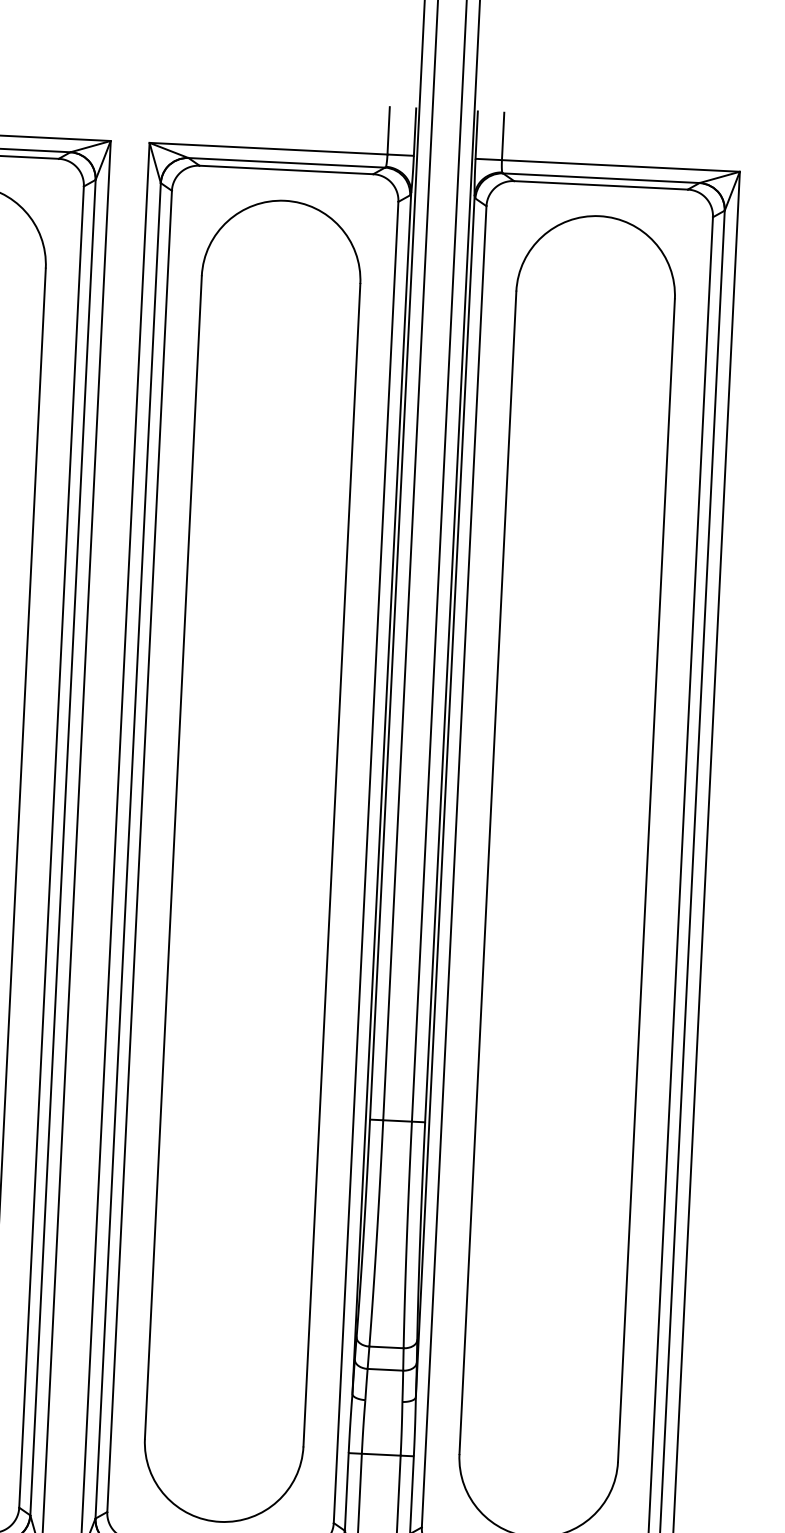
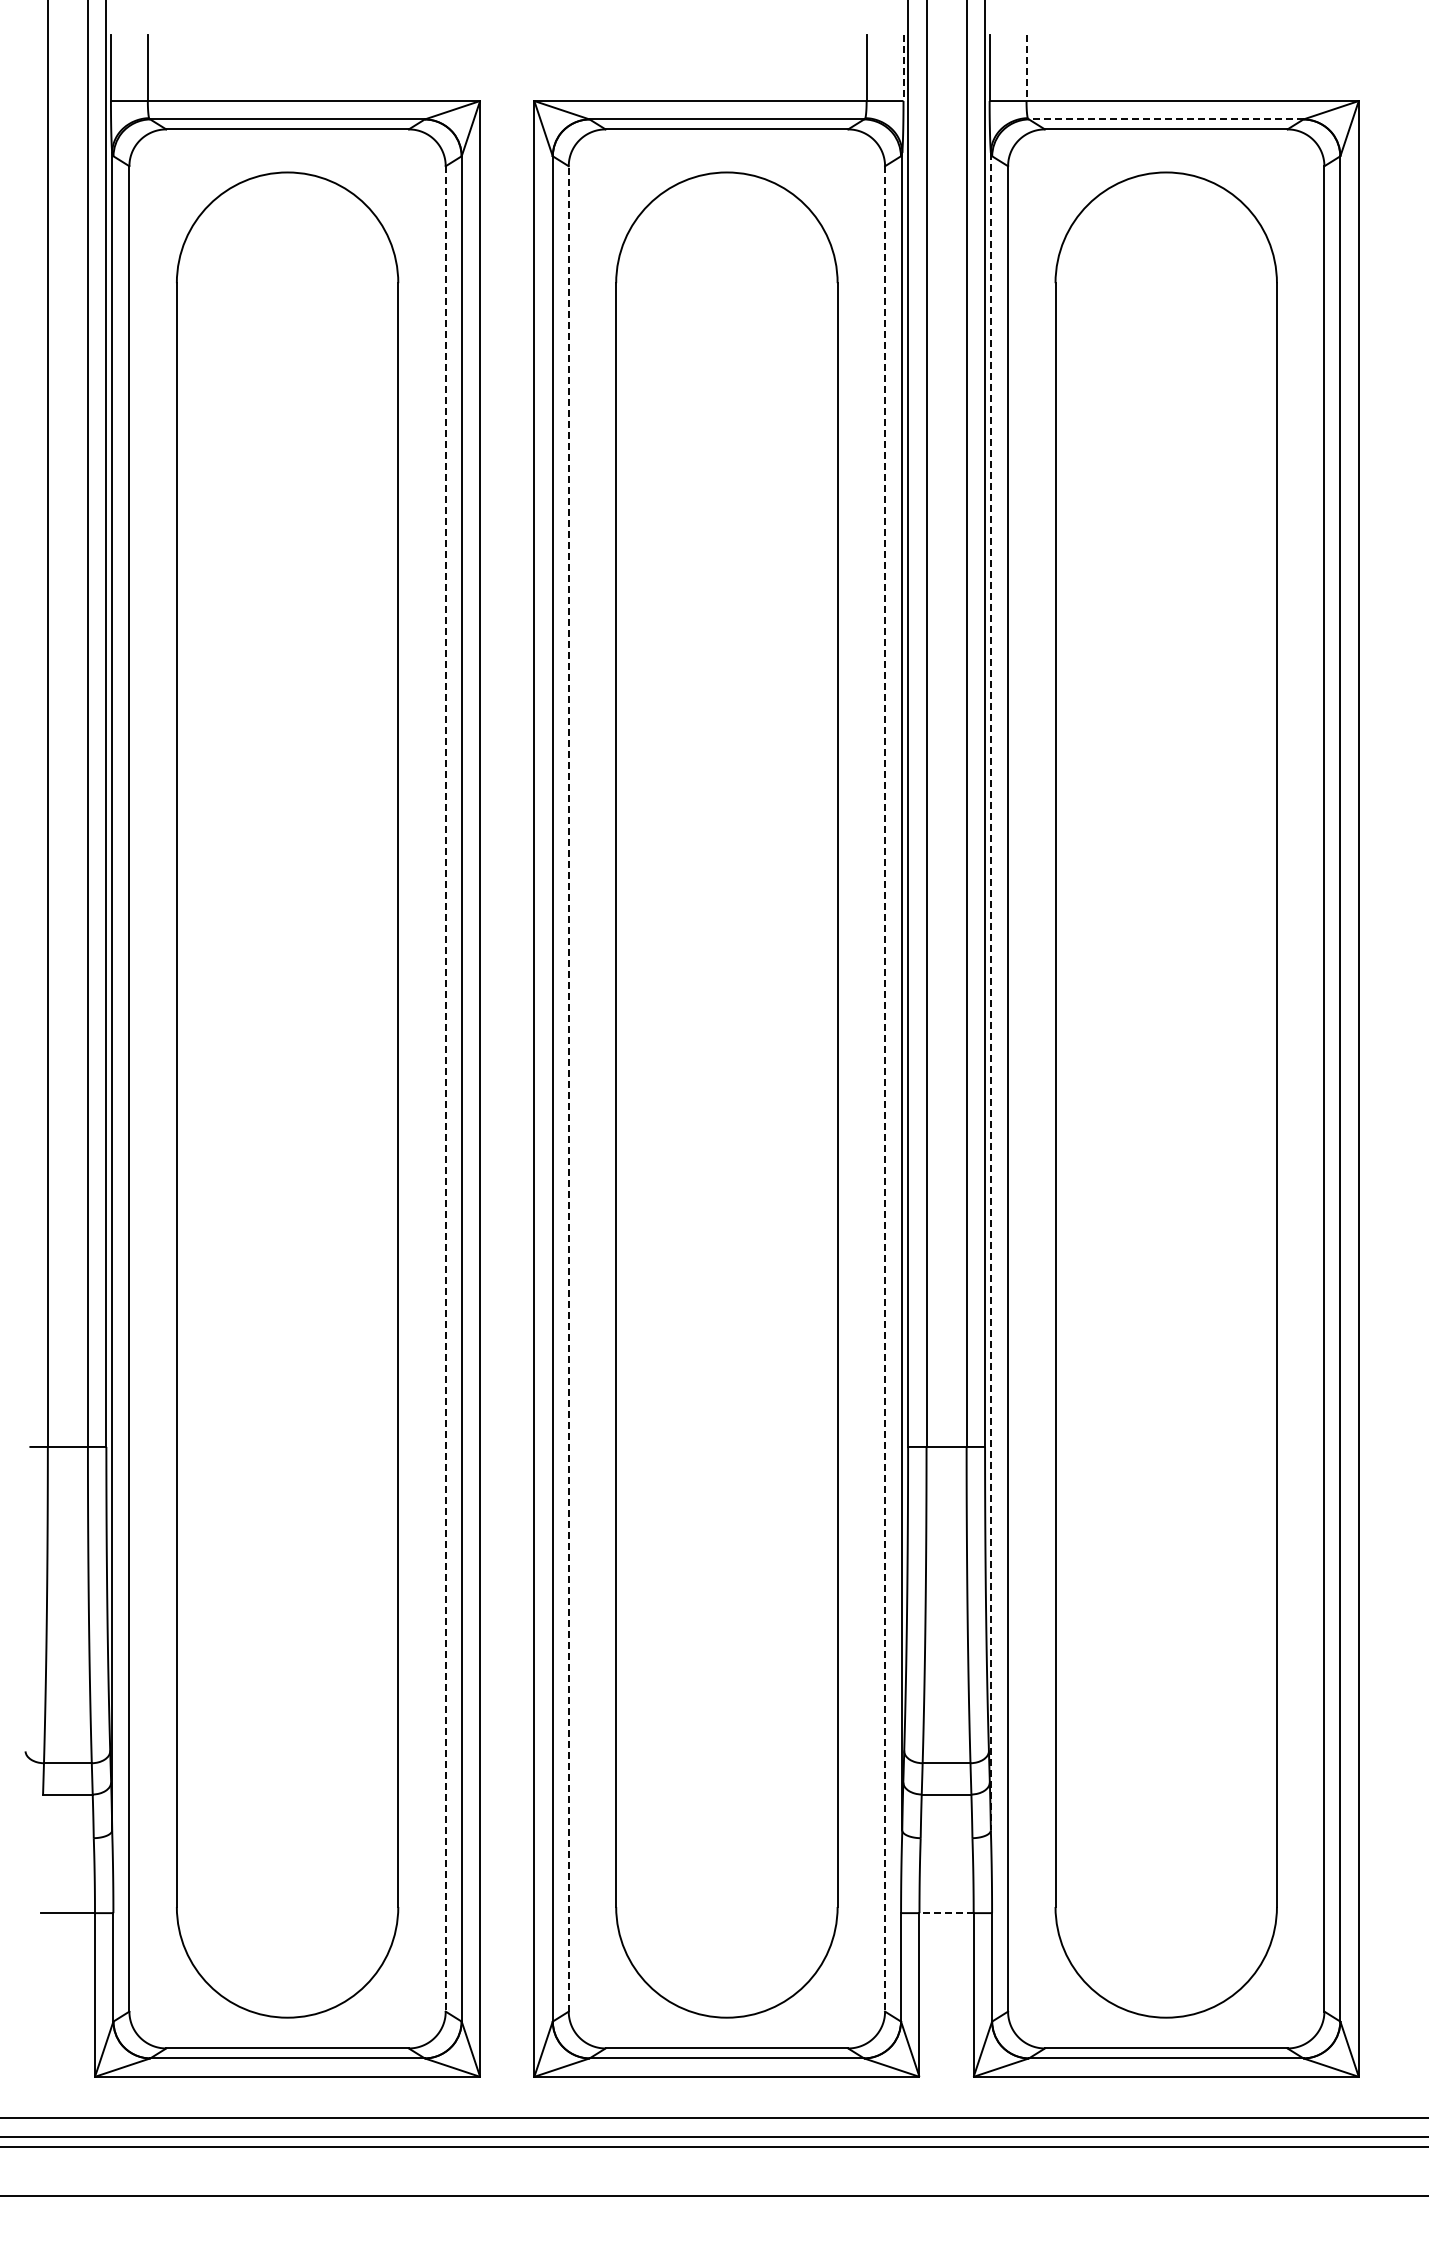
line: (415, 132) -> (903, 68), solid -> dashed
line: (503, 136) -> (1026, 68), solid -> dashed
line: (600, 178) -> (1165, 119), solid -> dashed
line: (444, 796) -> (990, 991), solid -> dashed
line: (51, 846) -> (445, 1088), solid -> dashed
line: (139, 851) -> (568, 1088), solid -> dashed
line: (366, 862) -> (885, 1088), solid -> dashed
line: (381, 1454) -> (946, 1913), solid -> dashed

